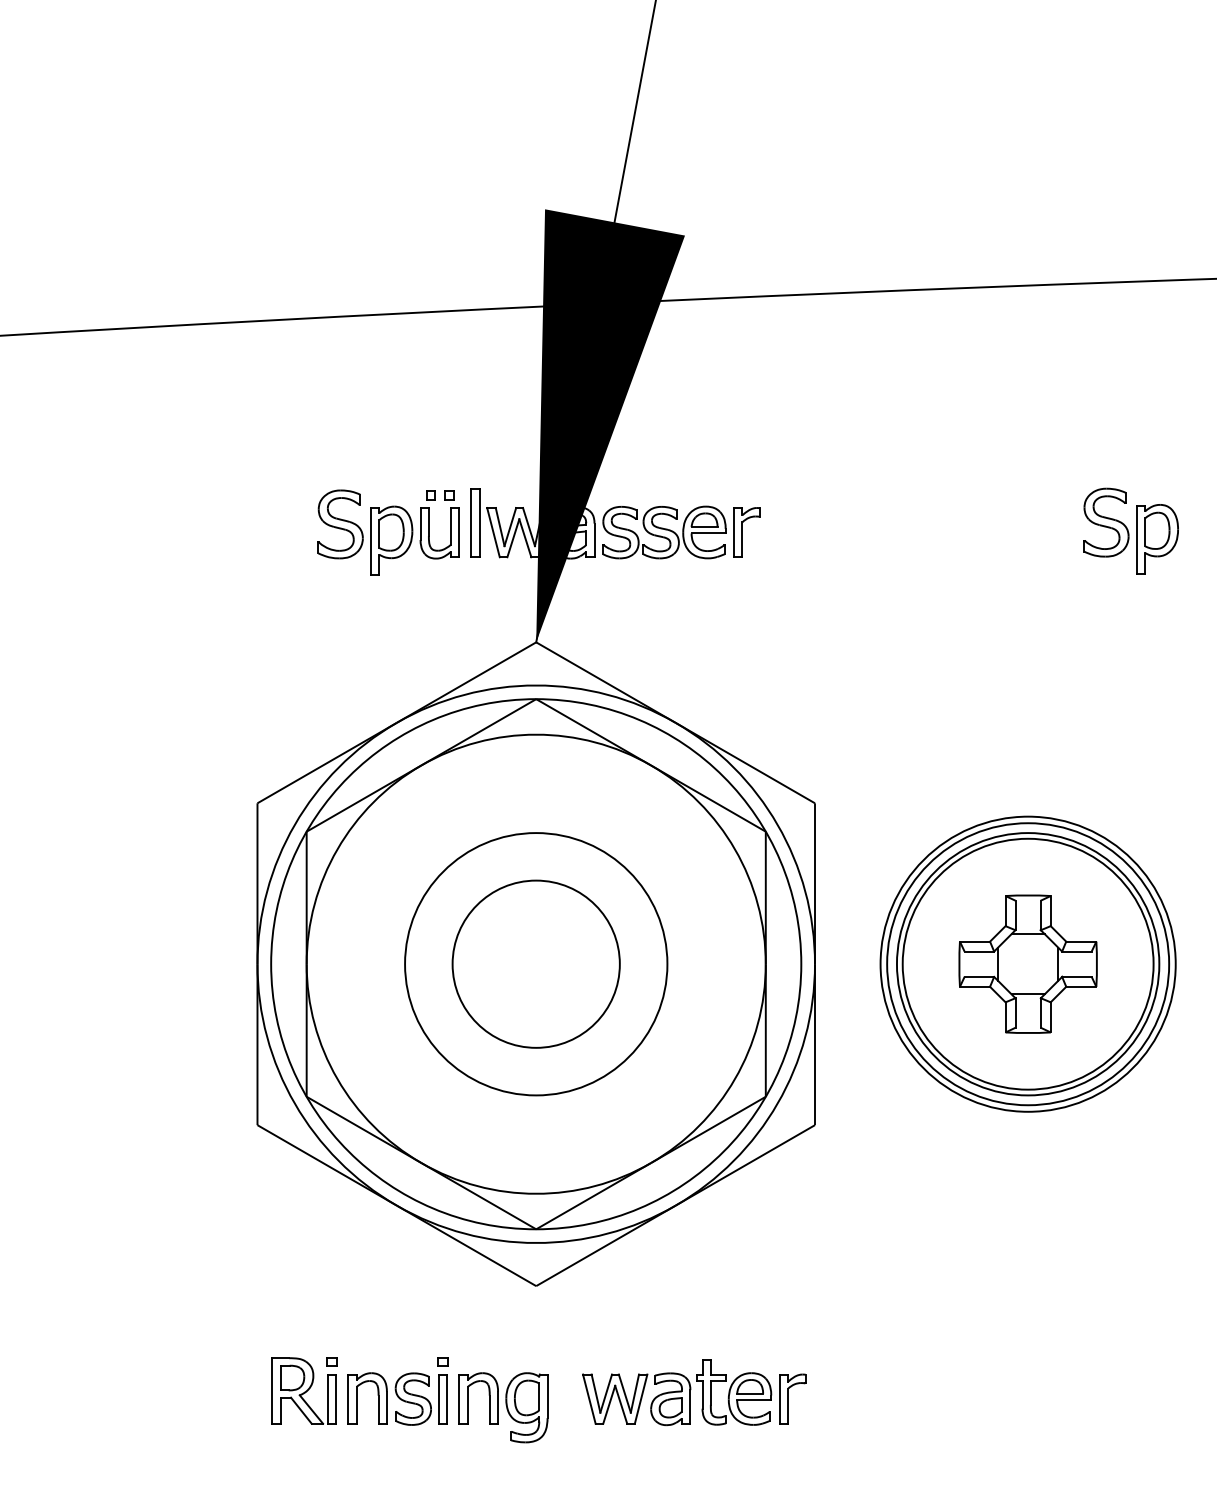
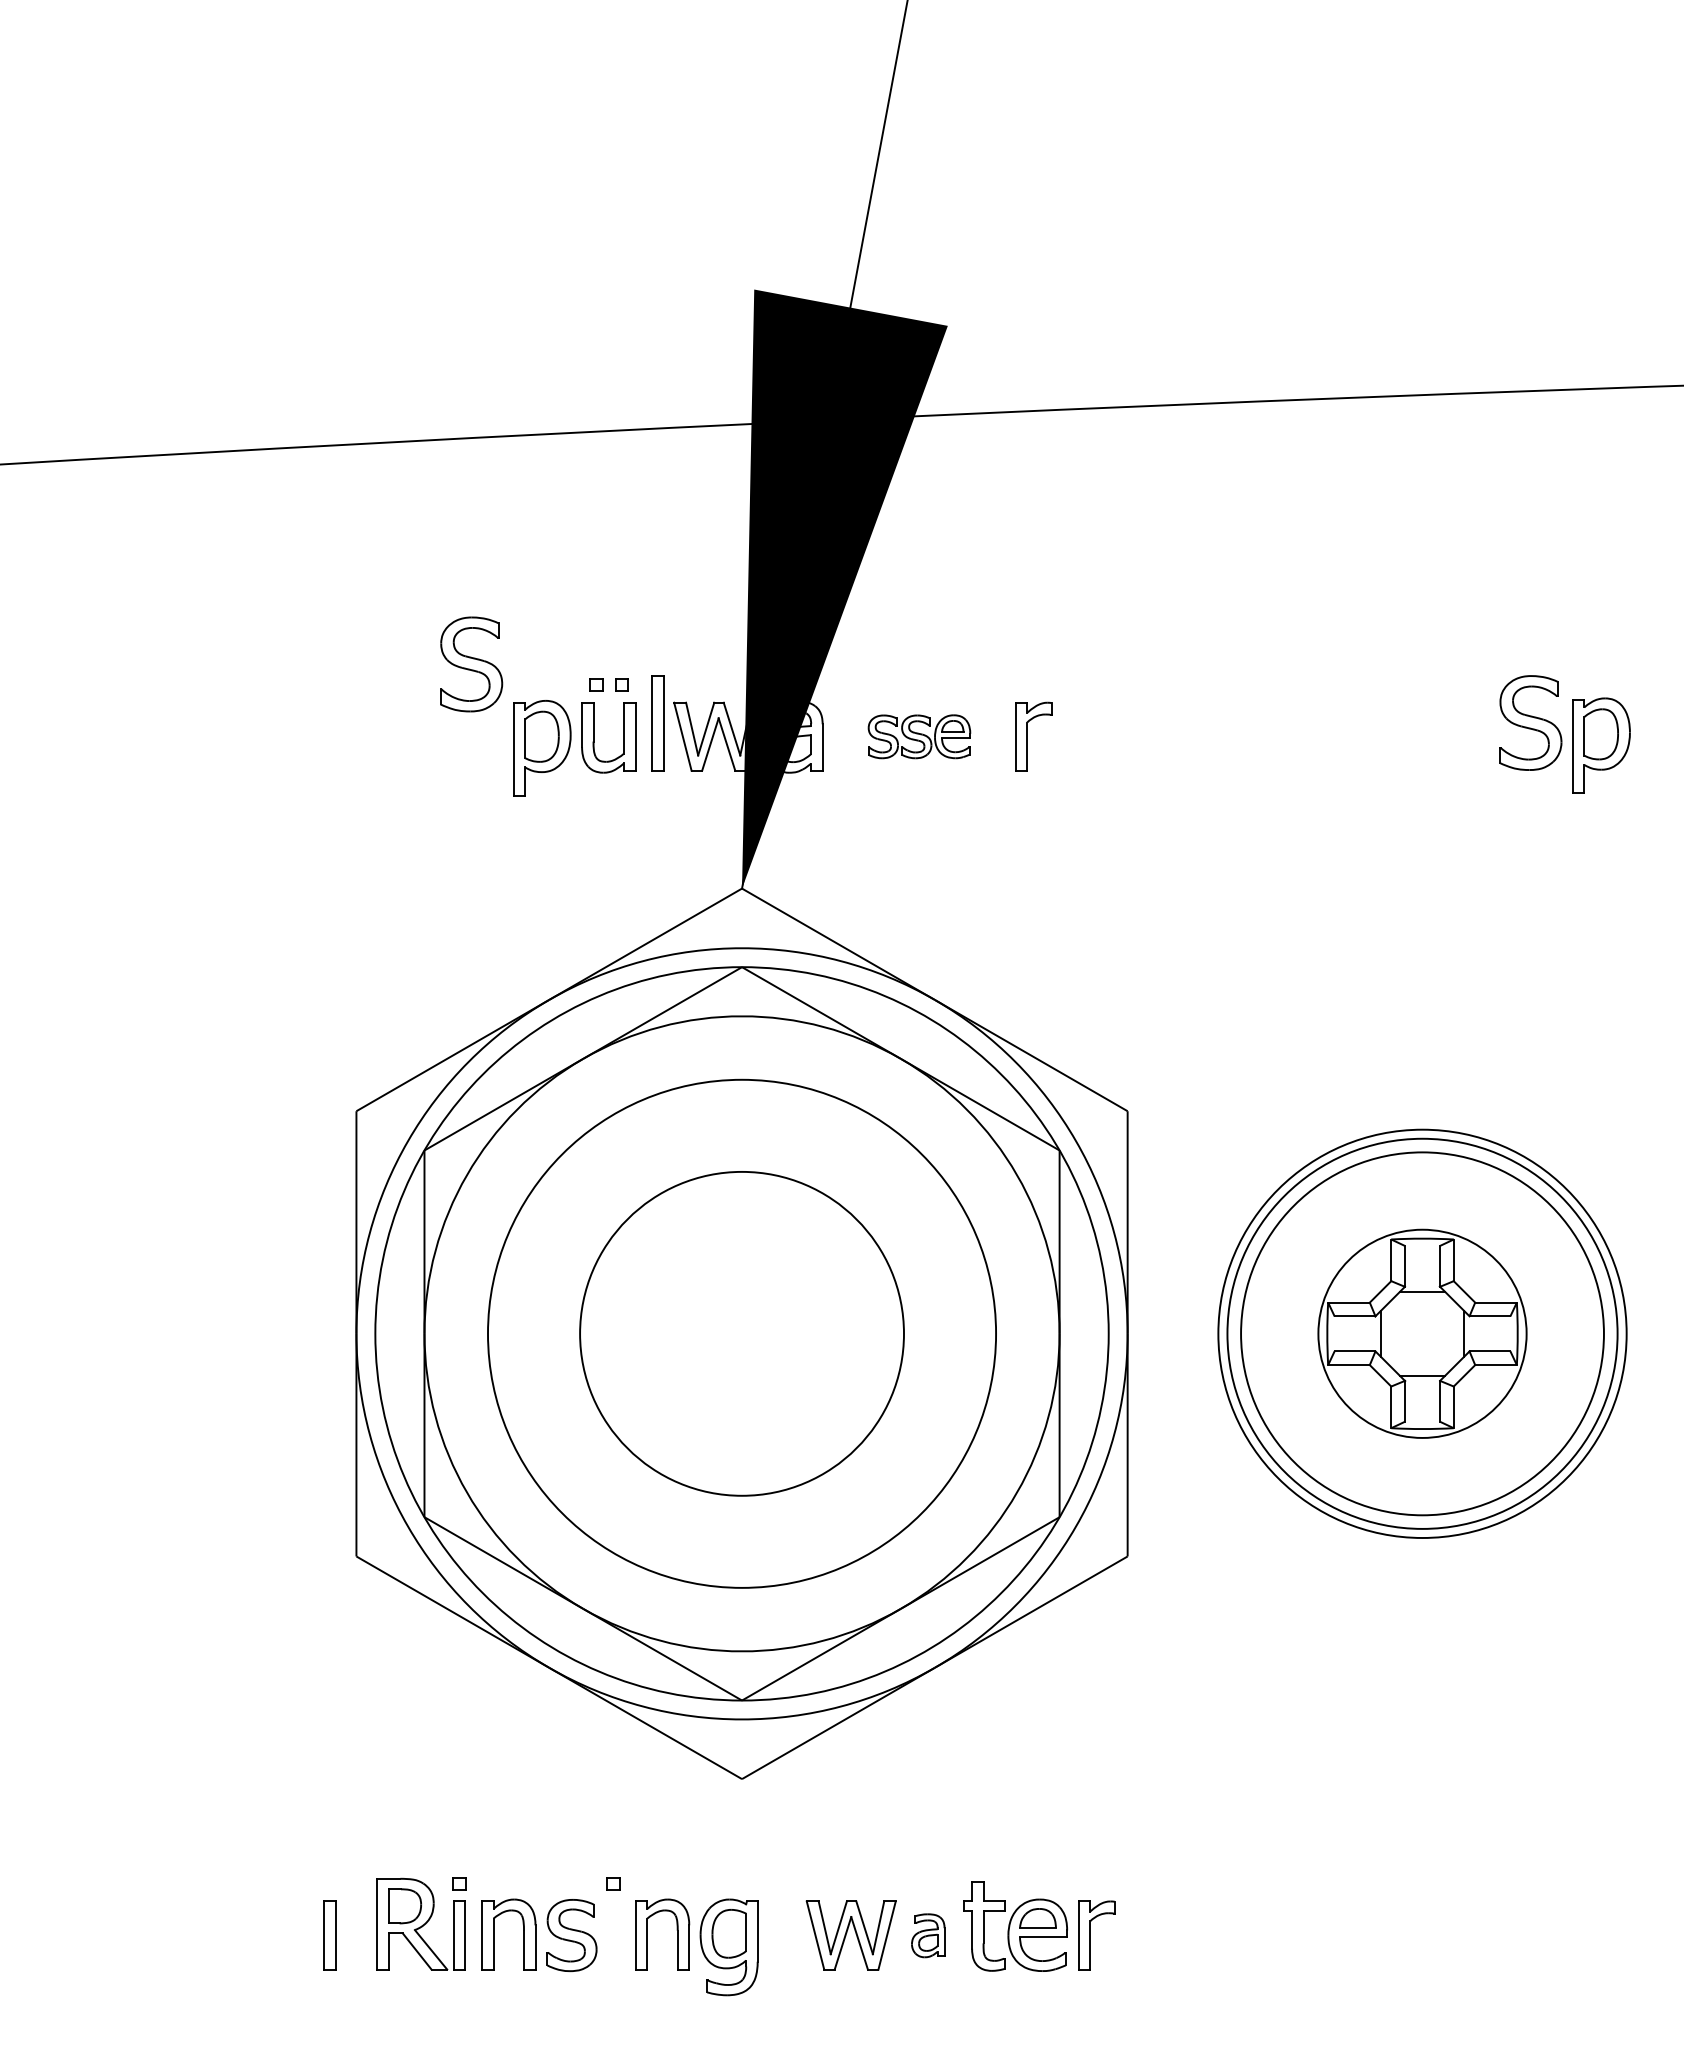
part: (340, 524) -> (471, 664), moved
part: (664, 532) -> (919, 736), size x0.6
circle: (535, 963) -> (741, 1333), size x1.4
circle: (535, 963) -> (741, 1333), size x1.4
circle: (1028, 963) -> (1422, 1333), size x0.6
part: (442, 1399) -> (329, 1935), moved
part: (671, 1399) -> (928, 1935), size x0.6

